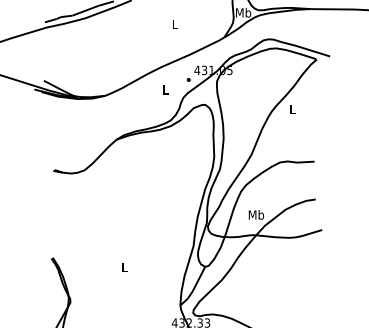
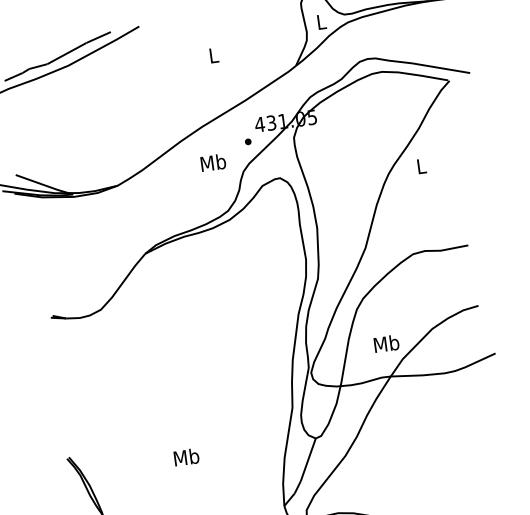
text: (243, 12) -> (321, 21), Mb -> L
text: (165, 89) -> (212, 162), L -> Mb
text: (124, 267) -> (186, 457), L -> Mb

